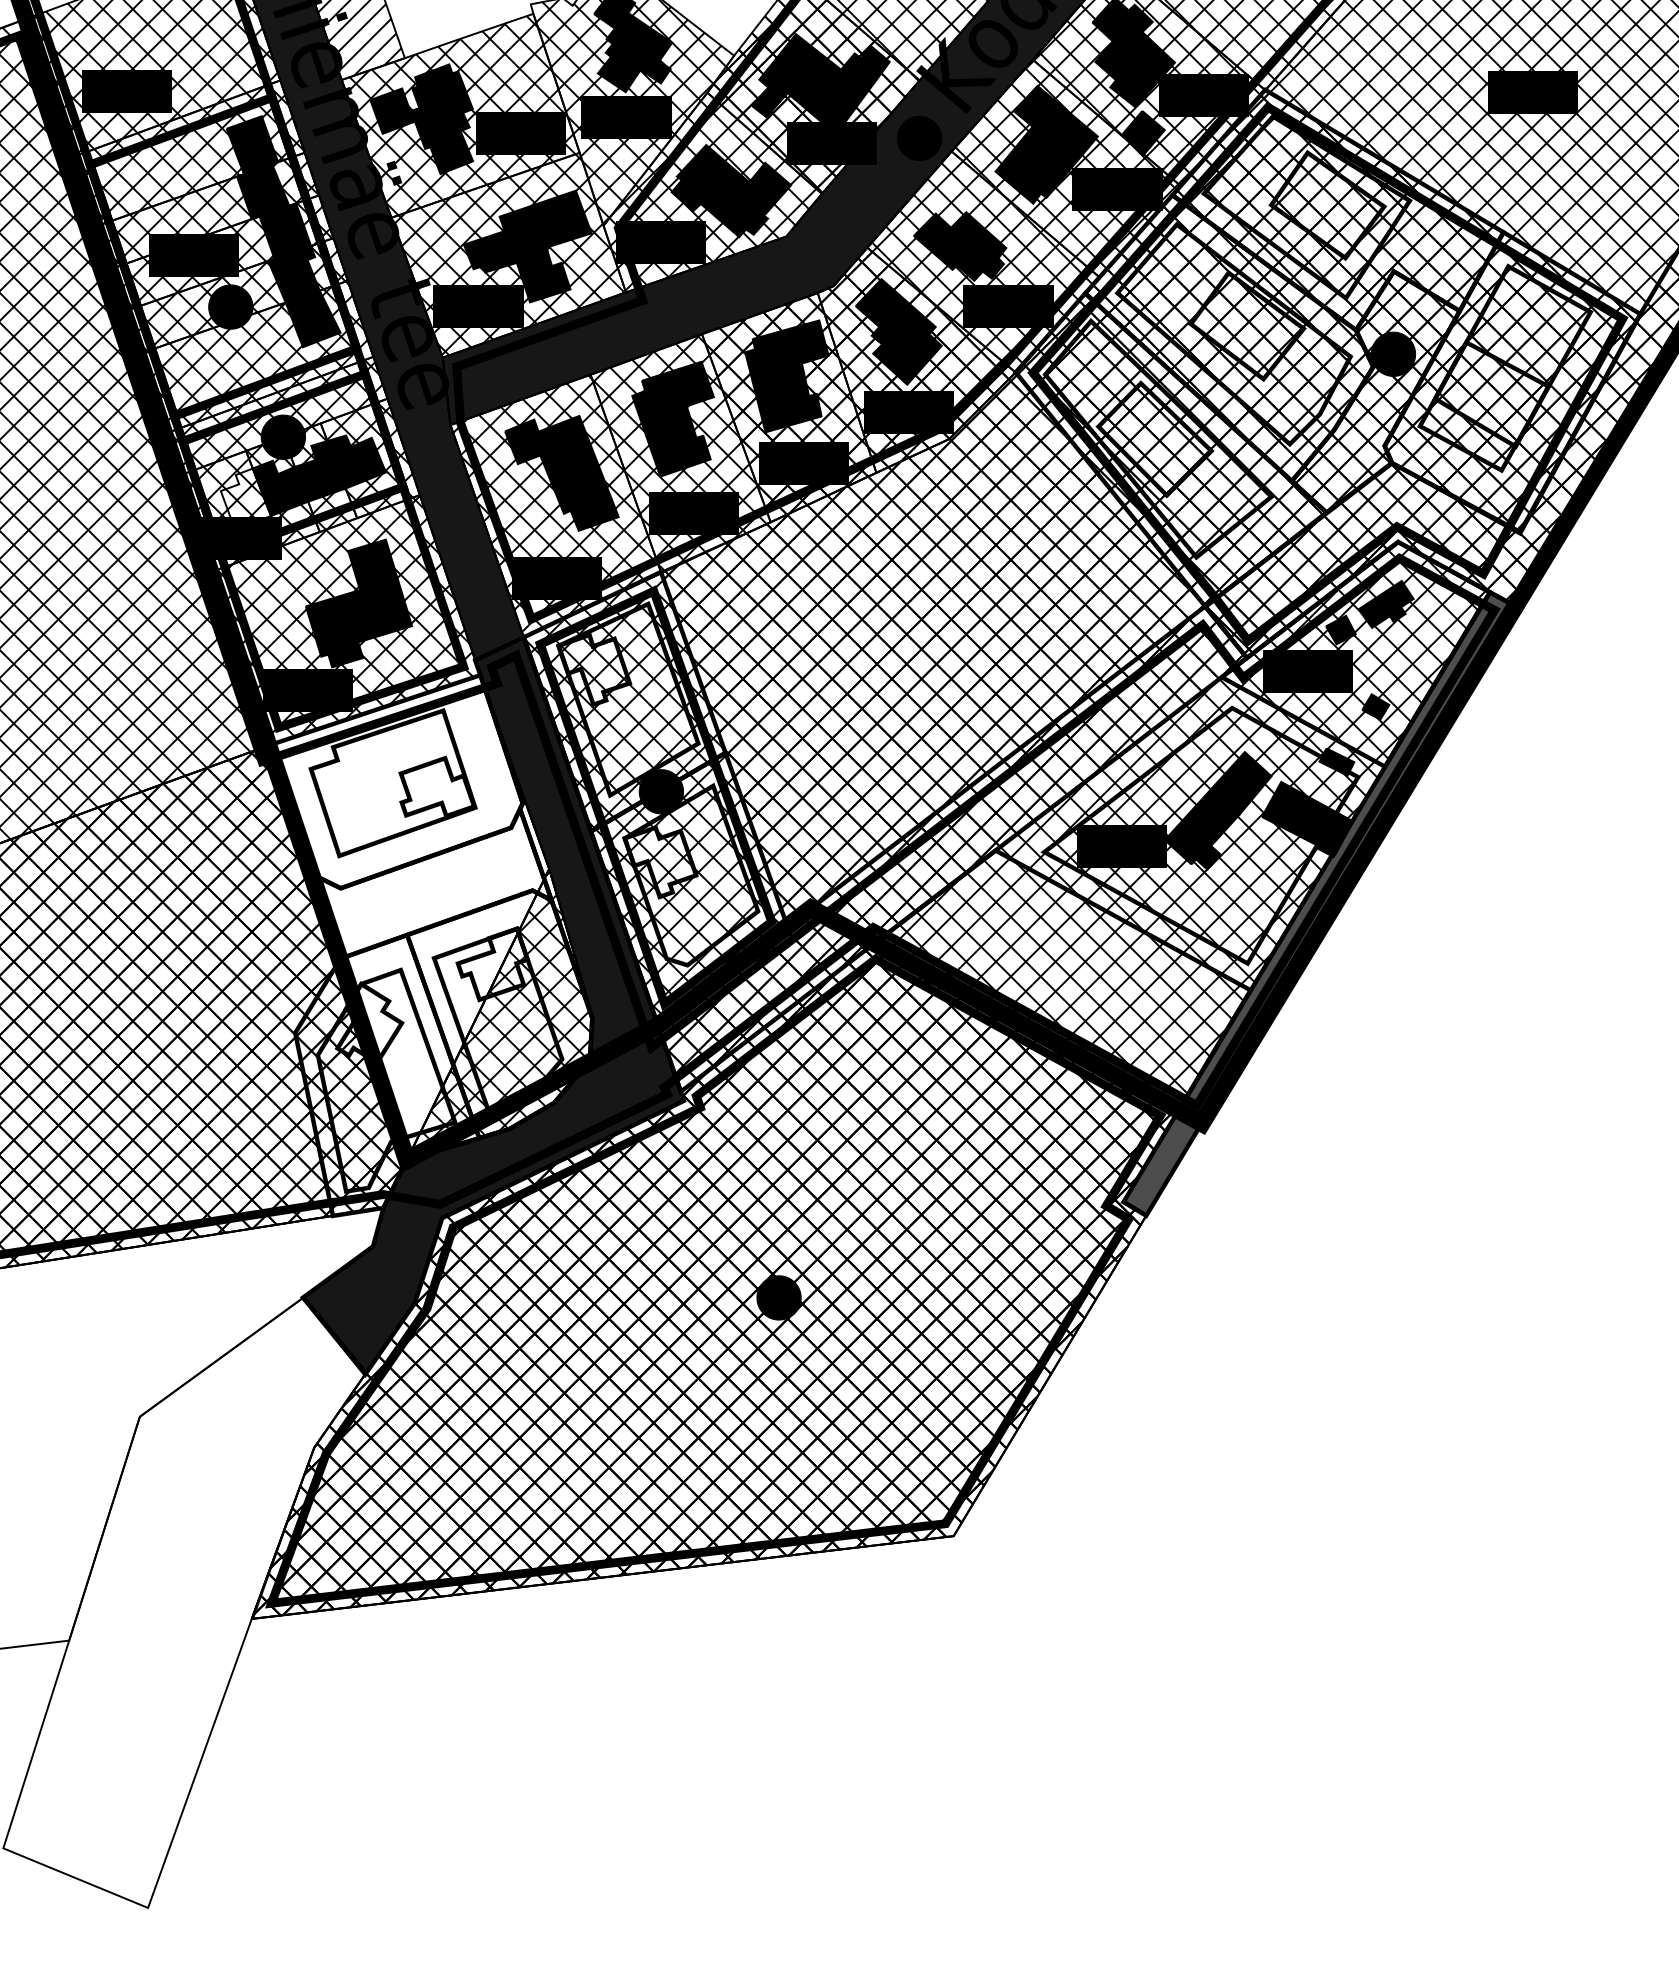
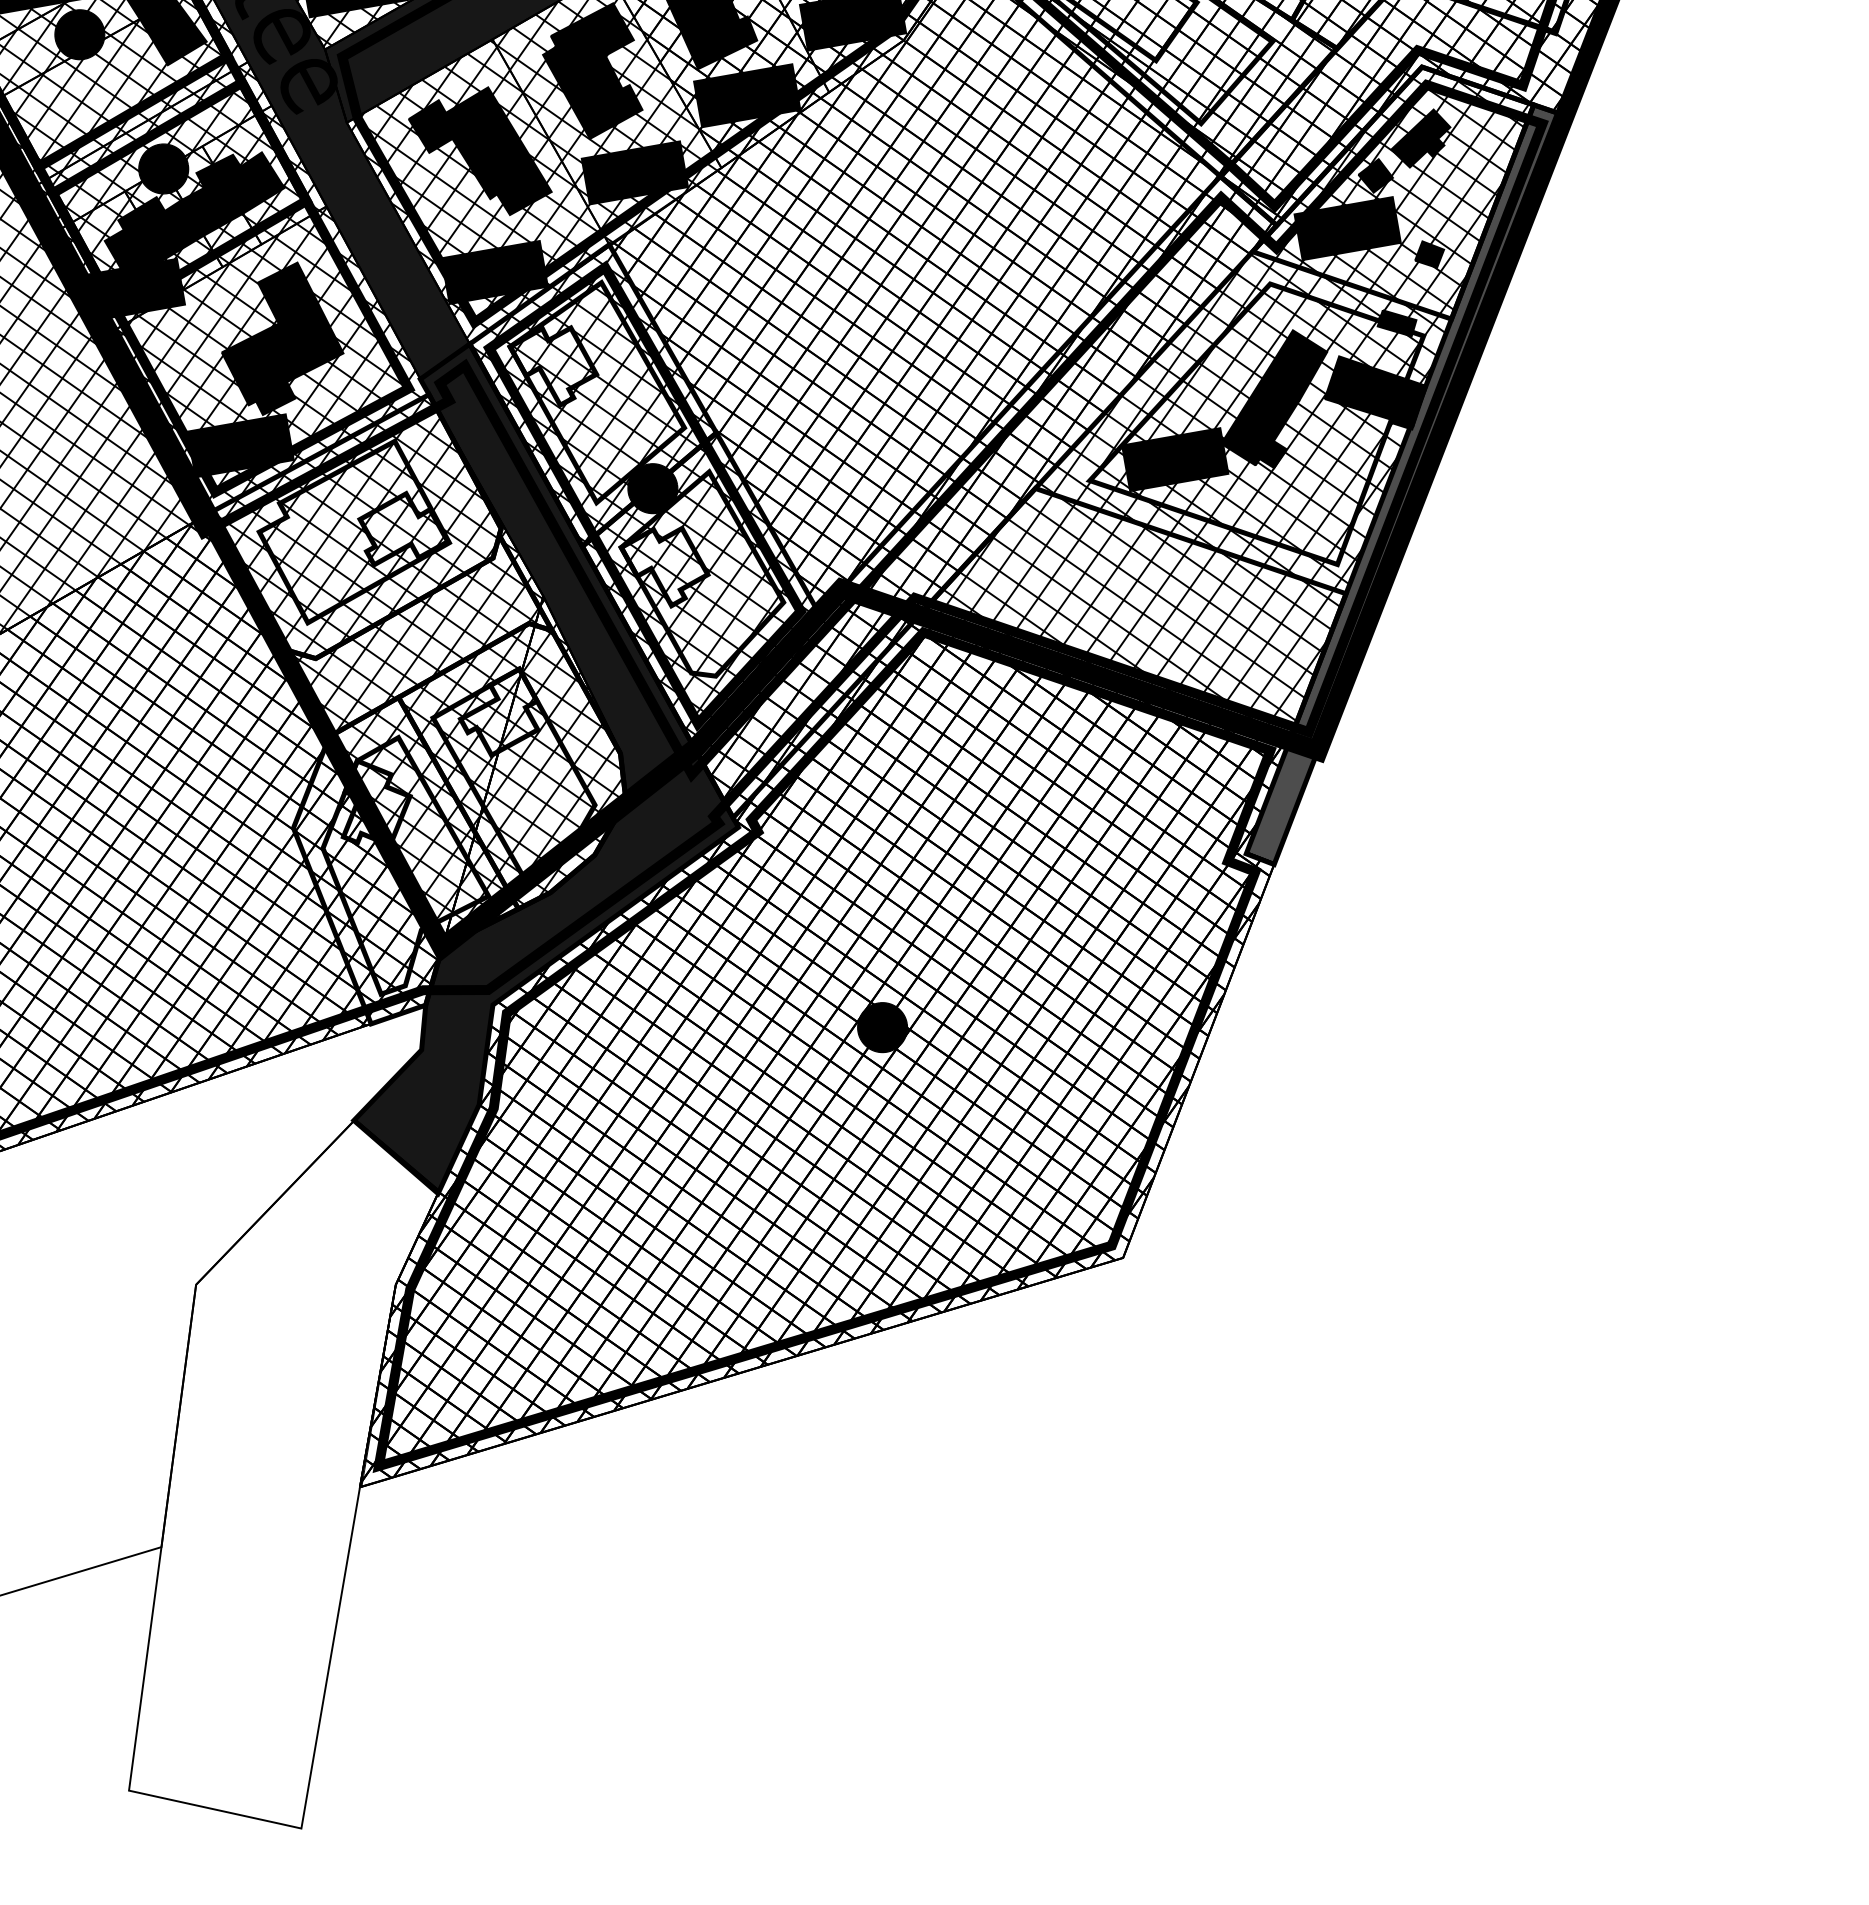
fill: (245, 498) -> (133, 244), added
hatch: (410, 912) -> (397, 671), added

